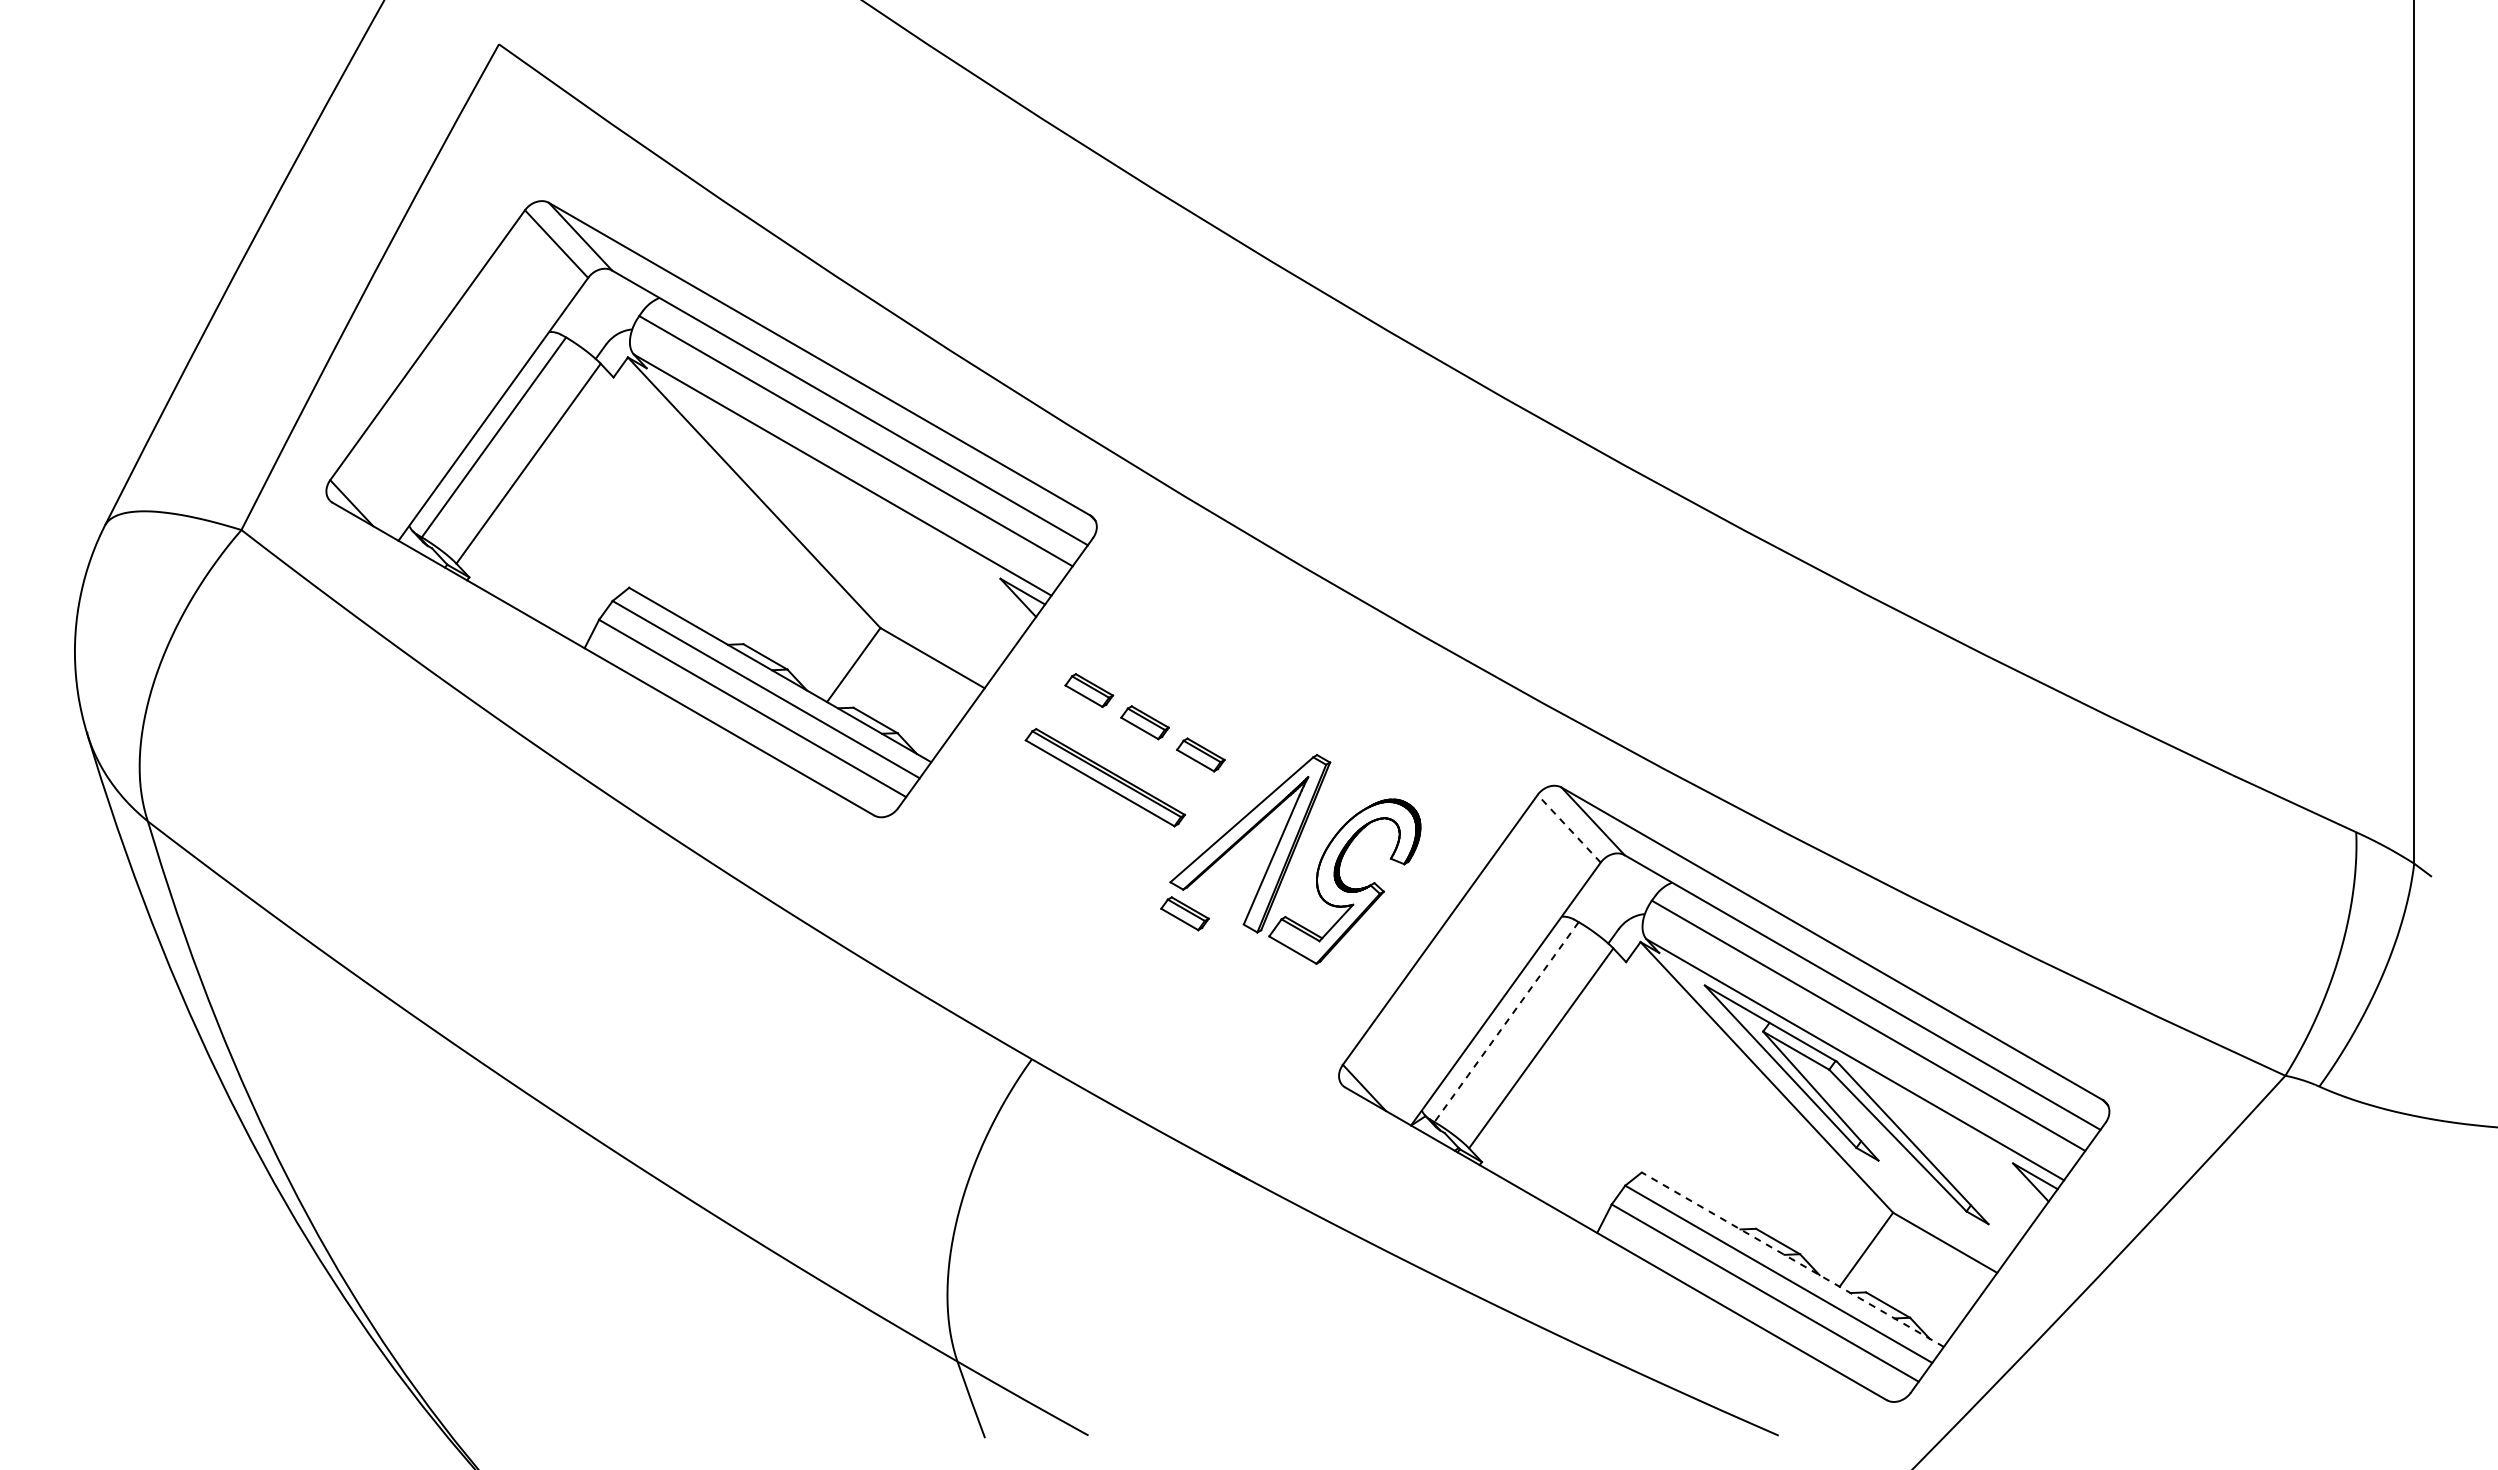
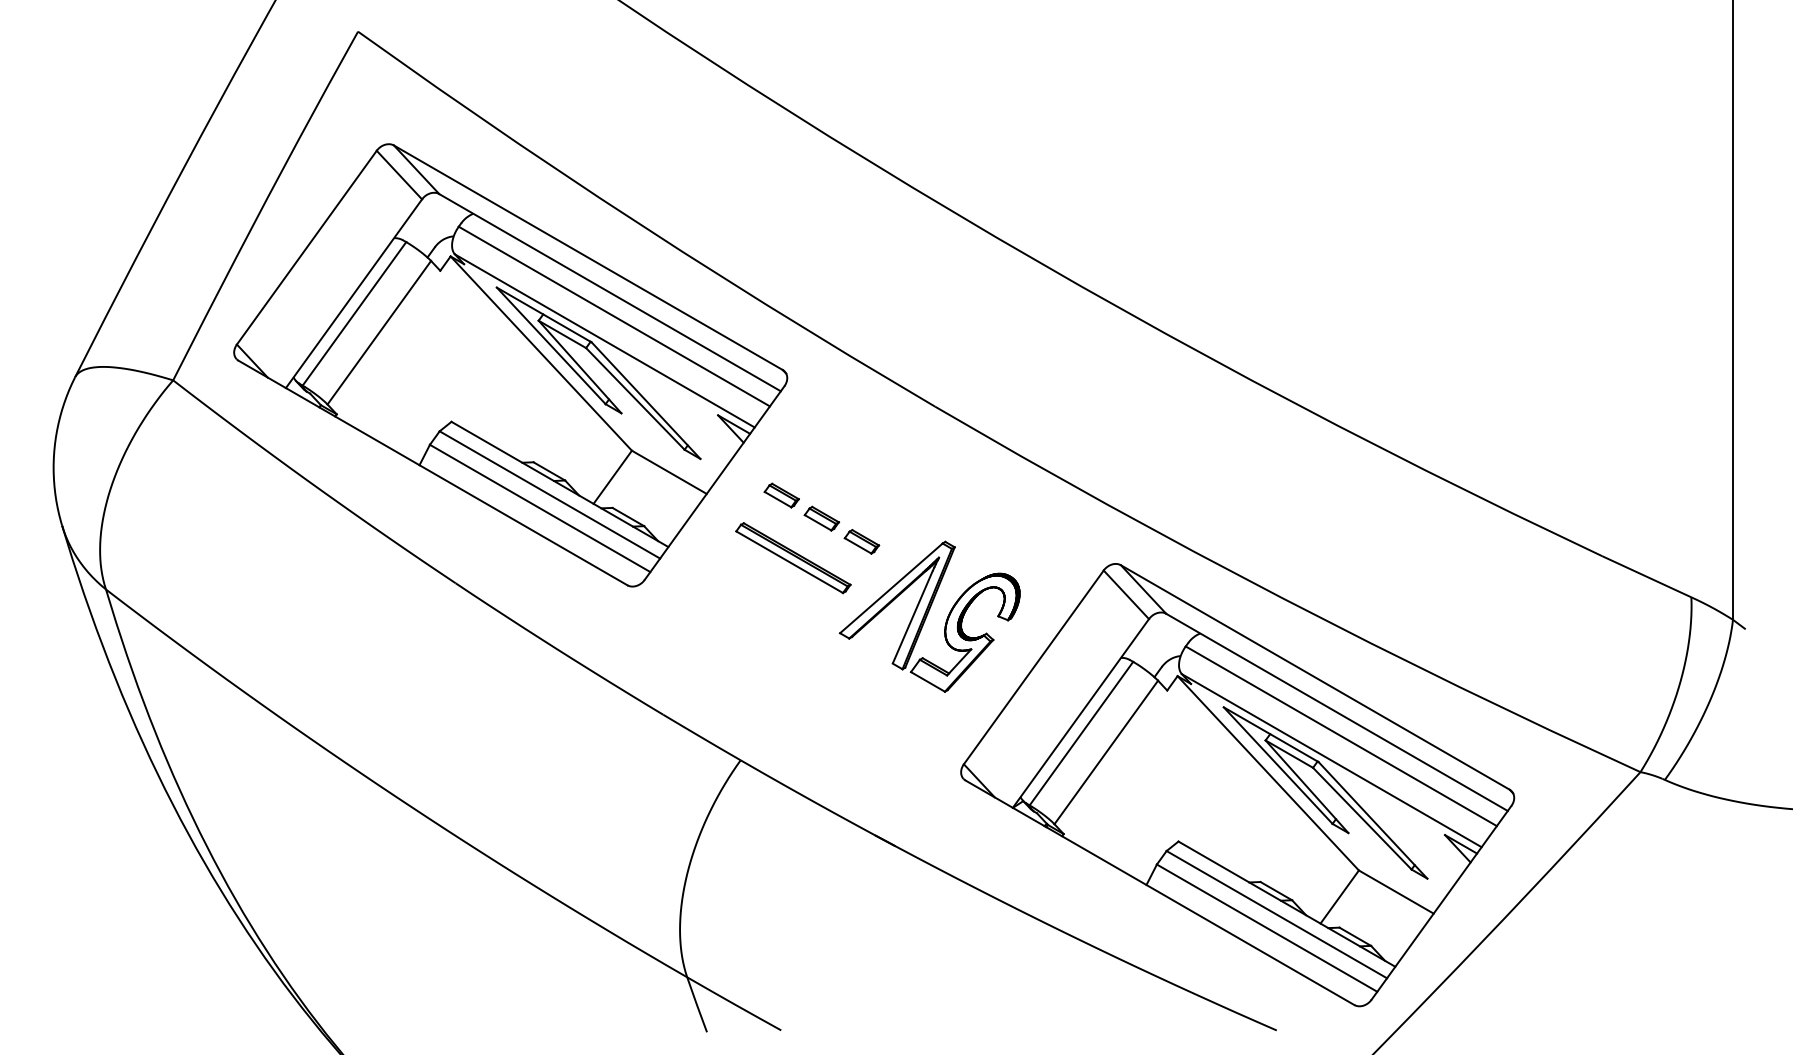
part: (841, 512) -> (603, 367), added
line: (1568, 828) -> (1125, 594), dashed -> solid
part: (1184, 913) -> (850, 655), removed
line: (1506, 1022) -> (1081, 733), dashed -> solid
line: (1792, 1259) -> (1286, 904), dashed -> solid

